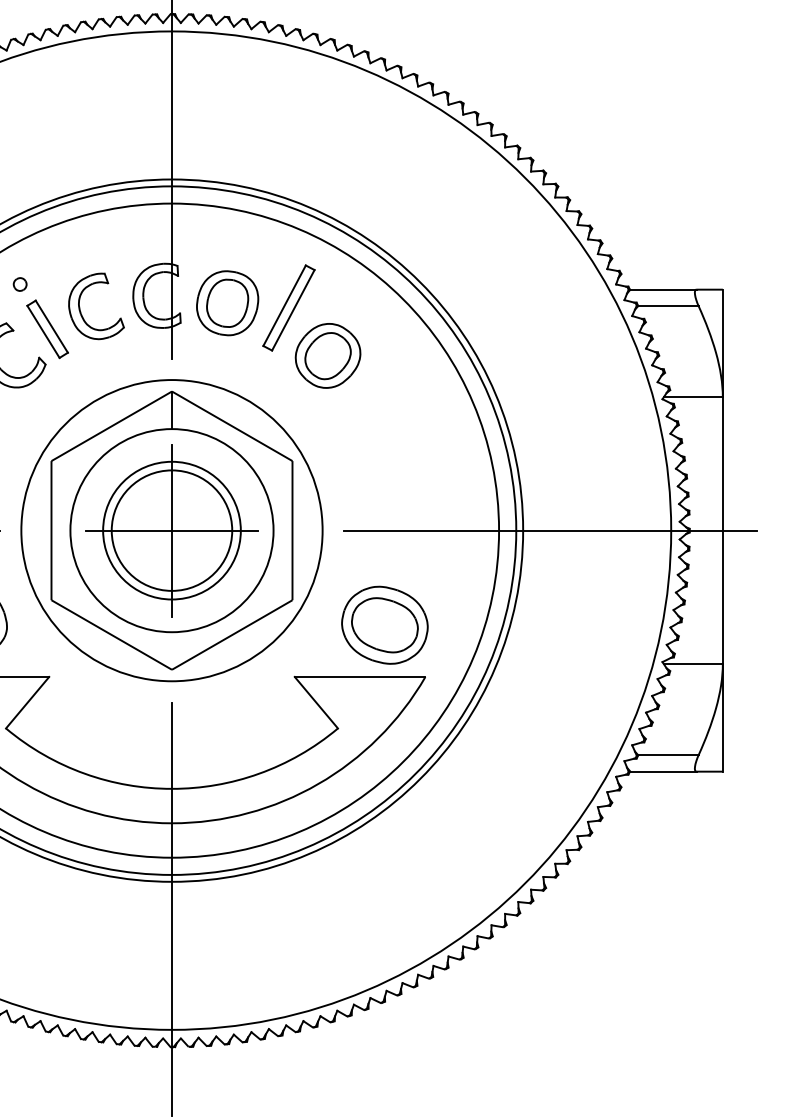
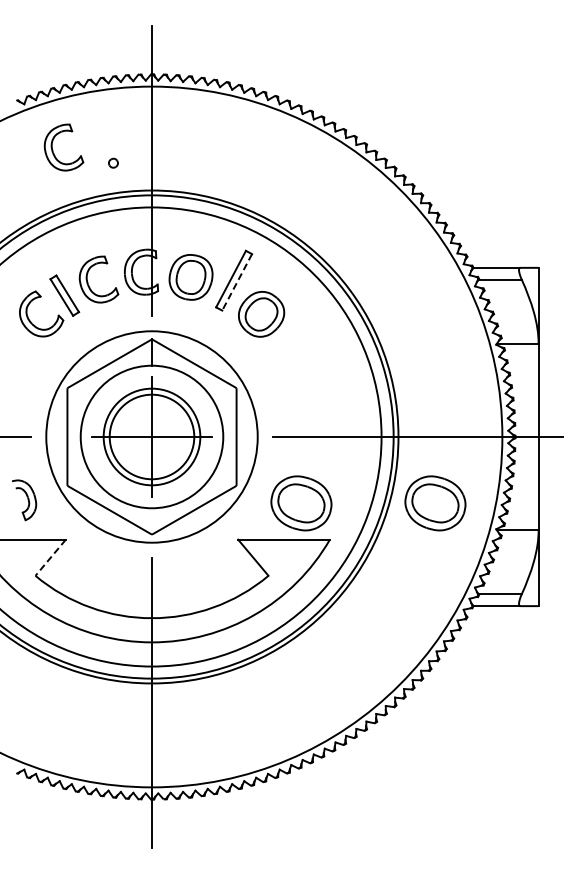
part: (31, 122) -> (53, 150), added
part: (20, 283) -> (113, 162), moved
line: (293, 310) -> (237, 282), solid -> dashed
part: (575, 625) -> (435, 503), added
line: (27, 702) -> (50, 557), solid -> dashed

